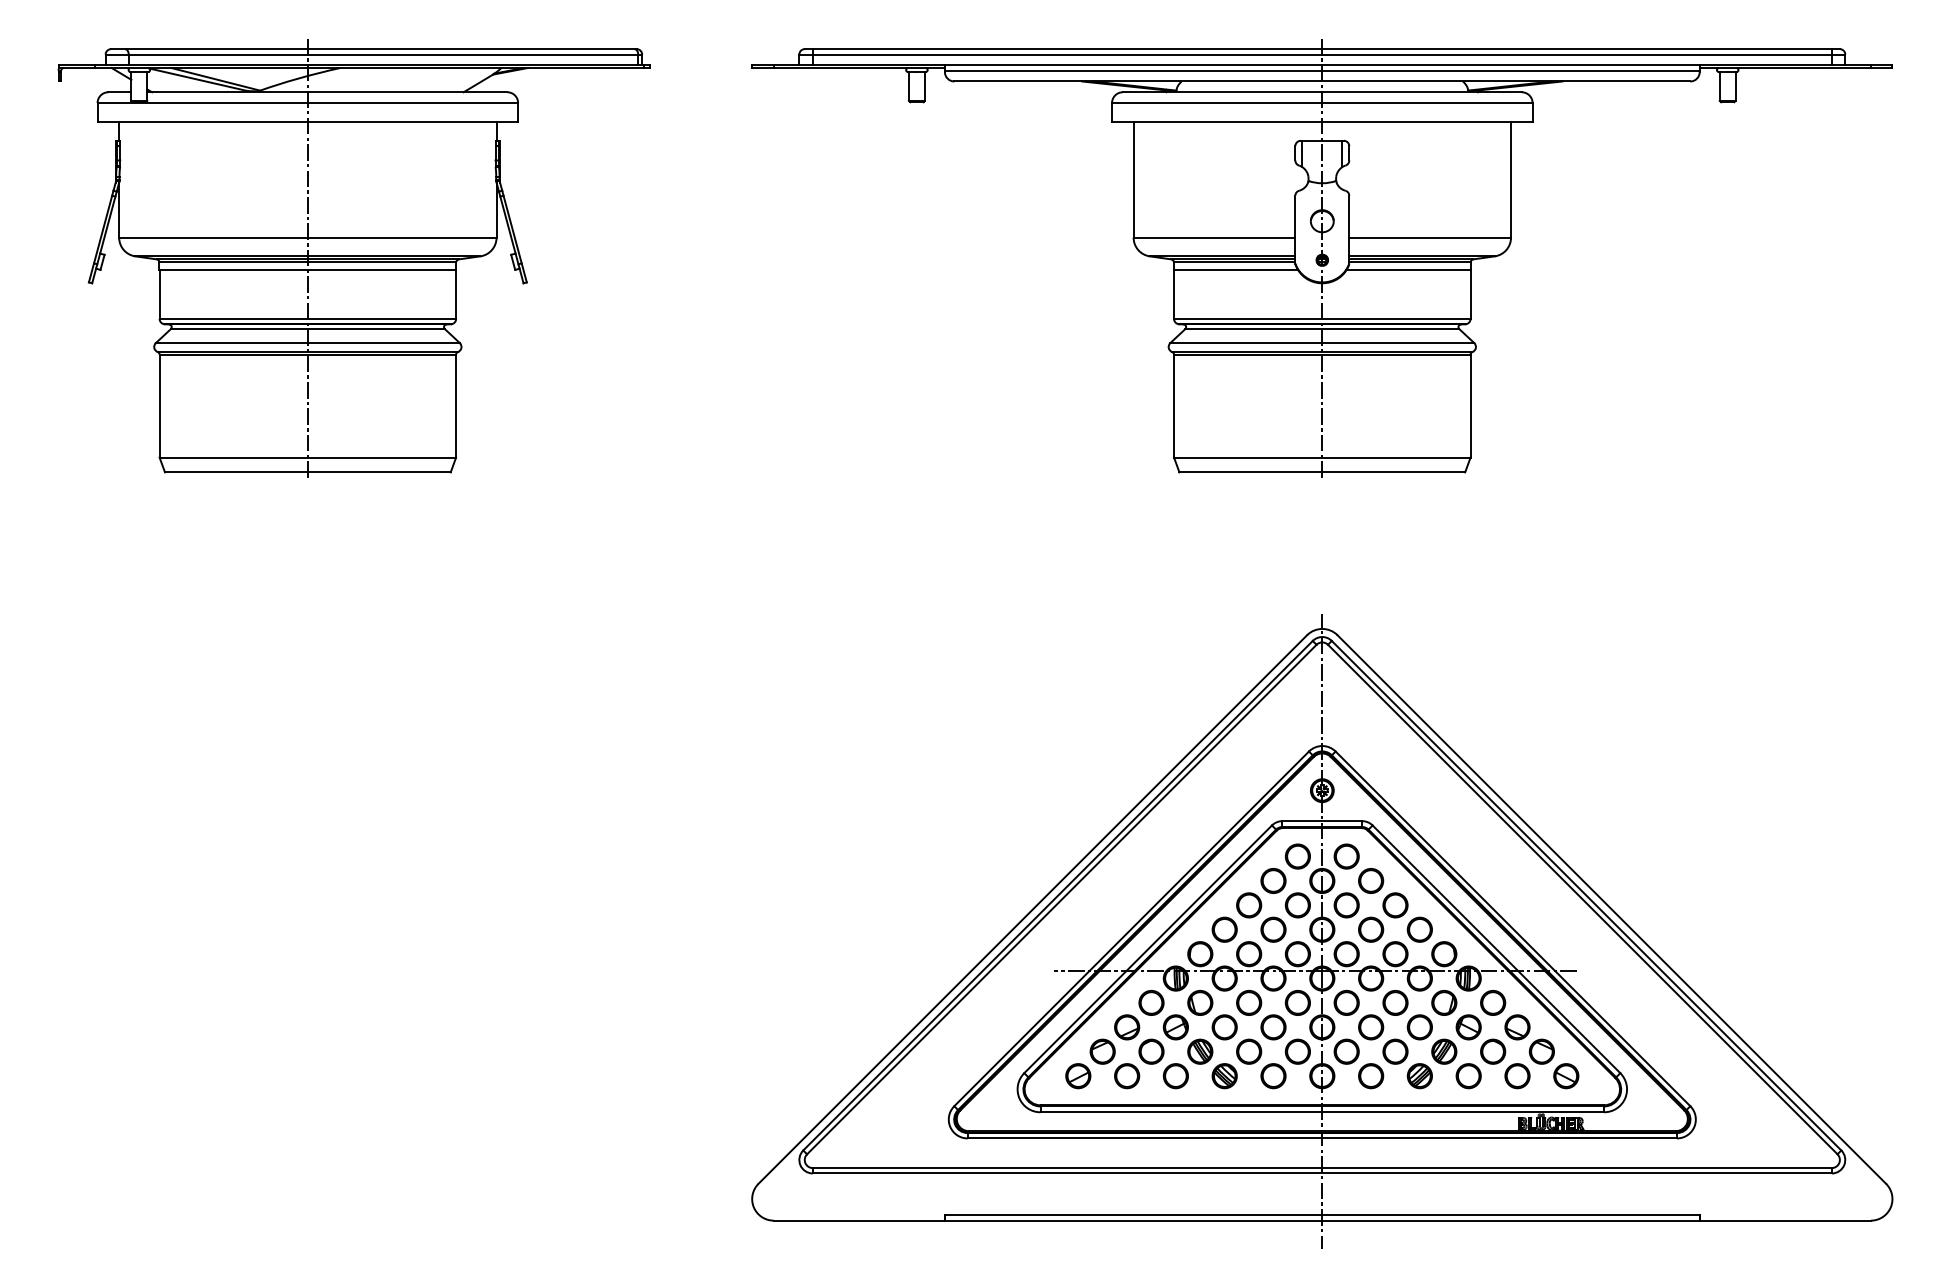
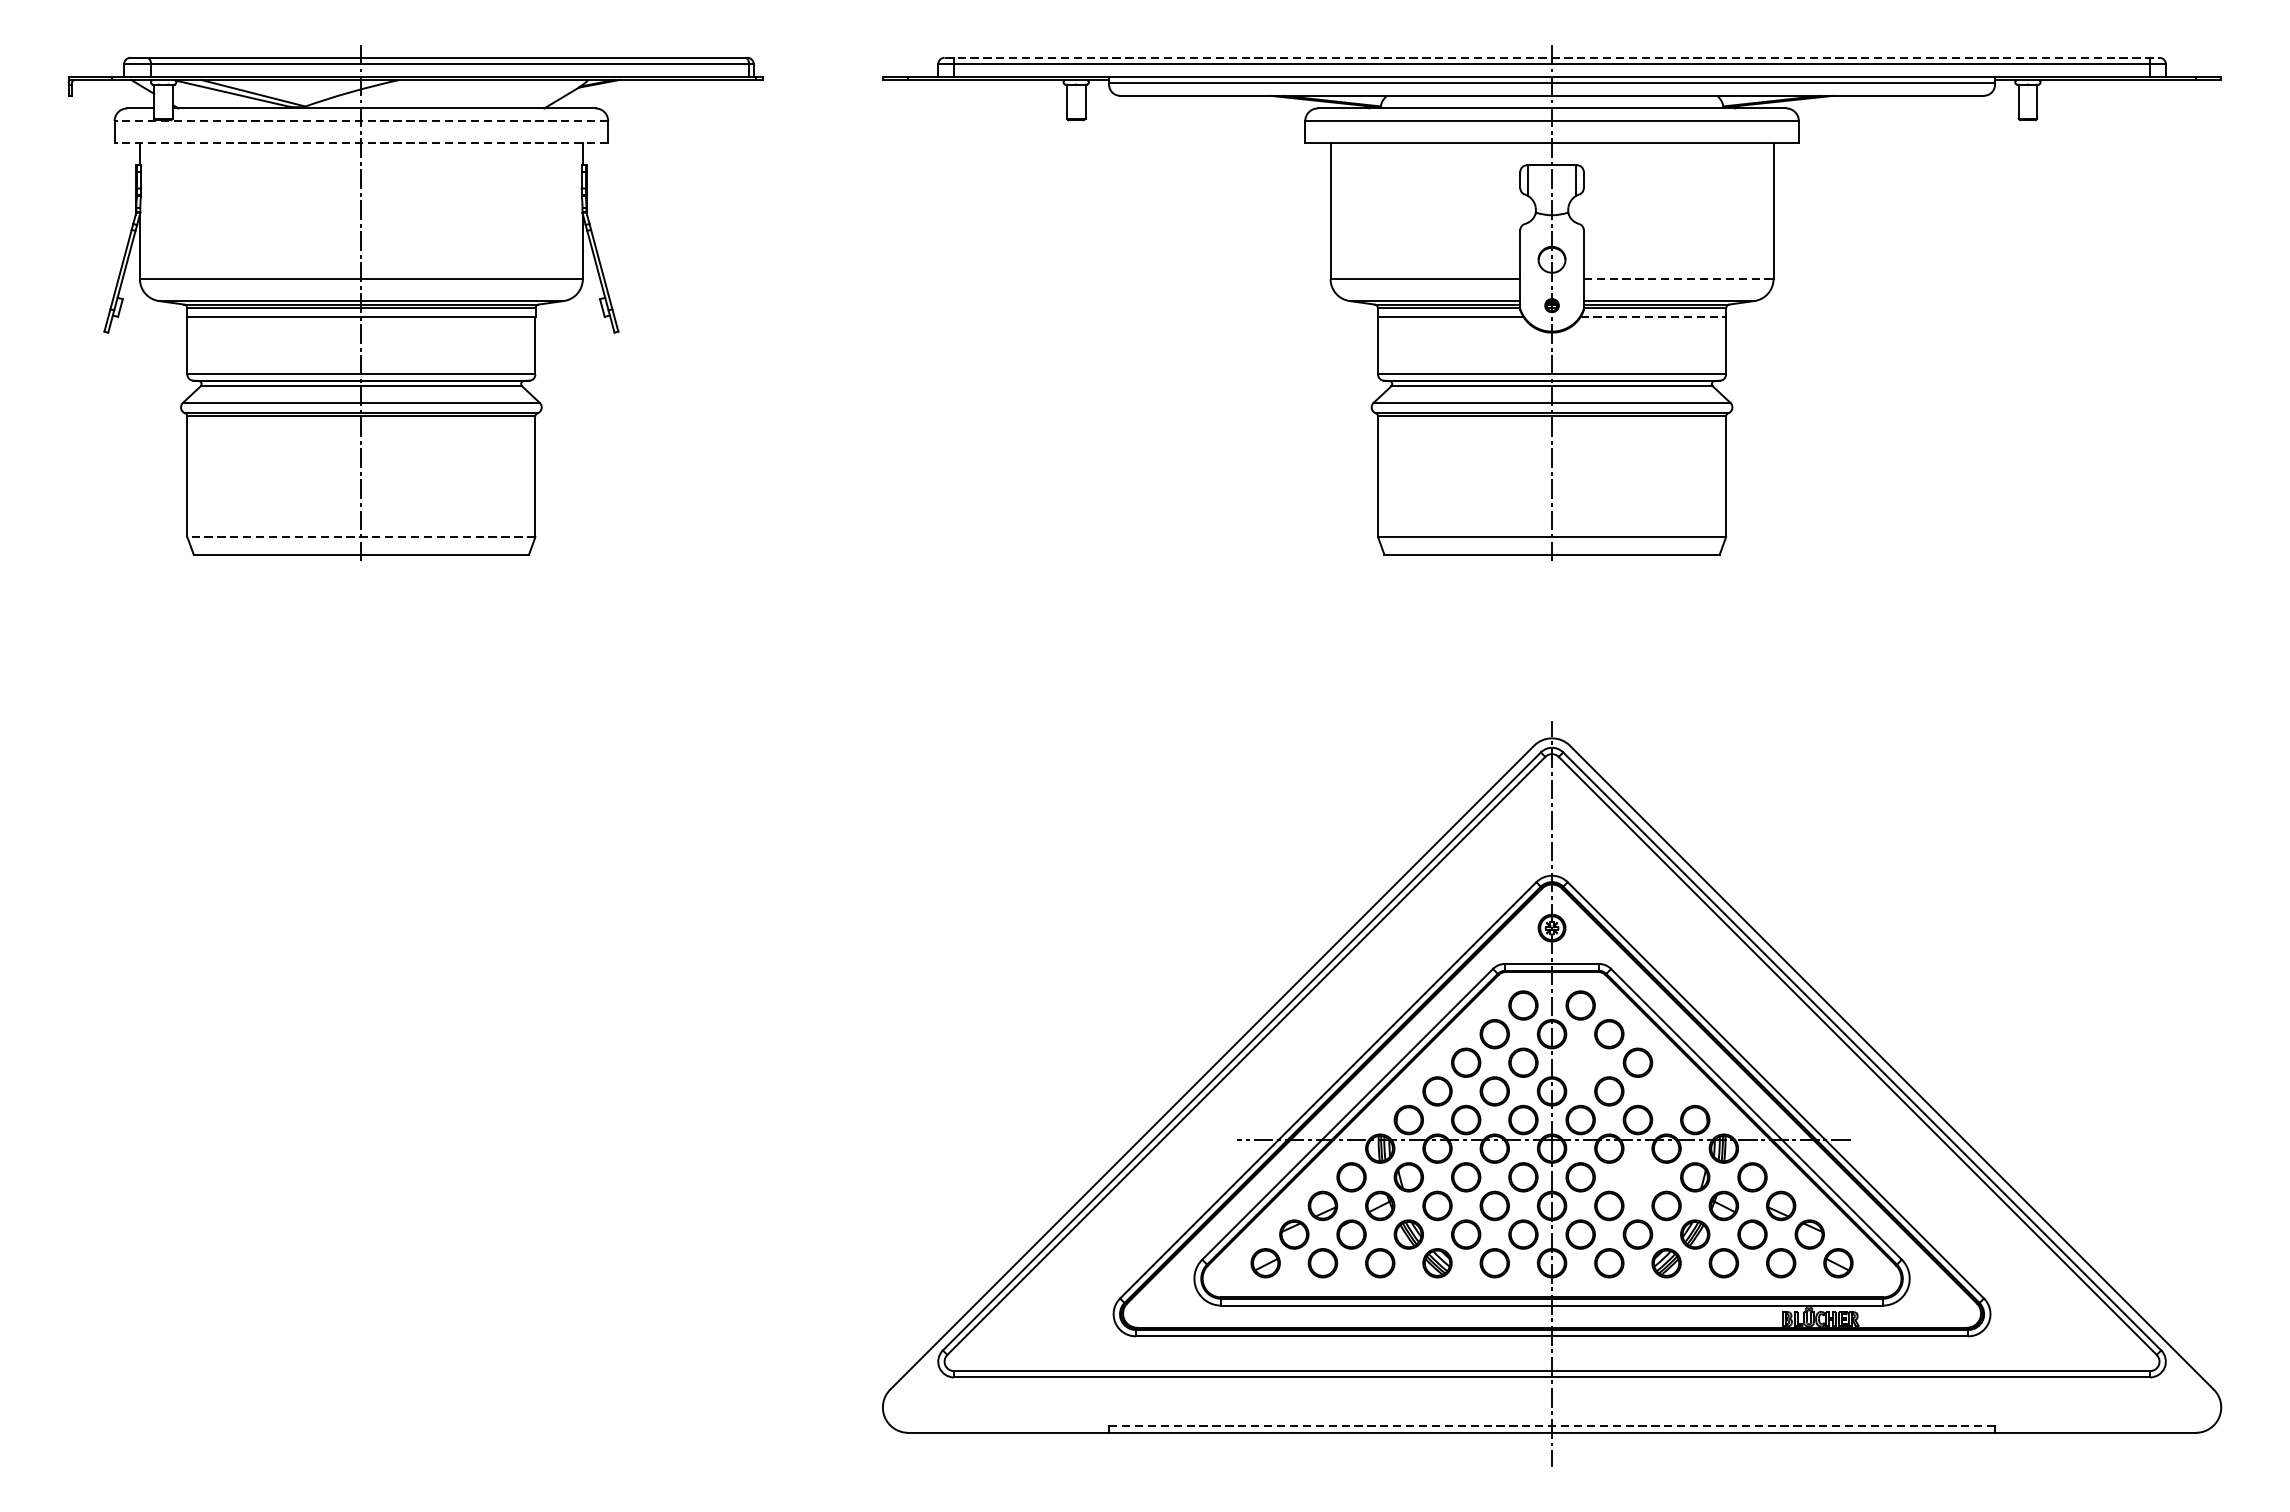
line: (1322, 49) -> (1552, 58), solid -> dashed
line: (307, 103) -> (360, 121), solid -> dashed
line: (307, 121) -> (360, 142), solid -> dashed
line: (1430, 237) -> (1679, 278), solid -> dashed
line: (1409, 270) -> (1654, 317), solid -> dashed
line: (307, 457) -> (360, 537), solid -> dashed
circle: (1346, 905) -> (1580, 1062), removed
part: (1419, 929) -> (1666, 1091), removed
circle: (1395, 1002) -> (1637, 1176), removed
line: (1322, 1215) -> (1552, 1426), solid -> dashed

